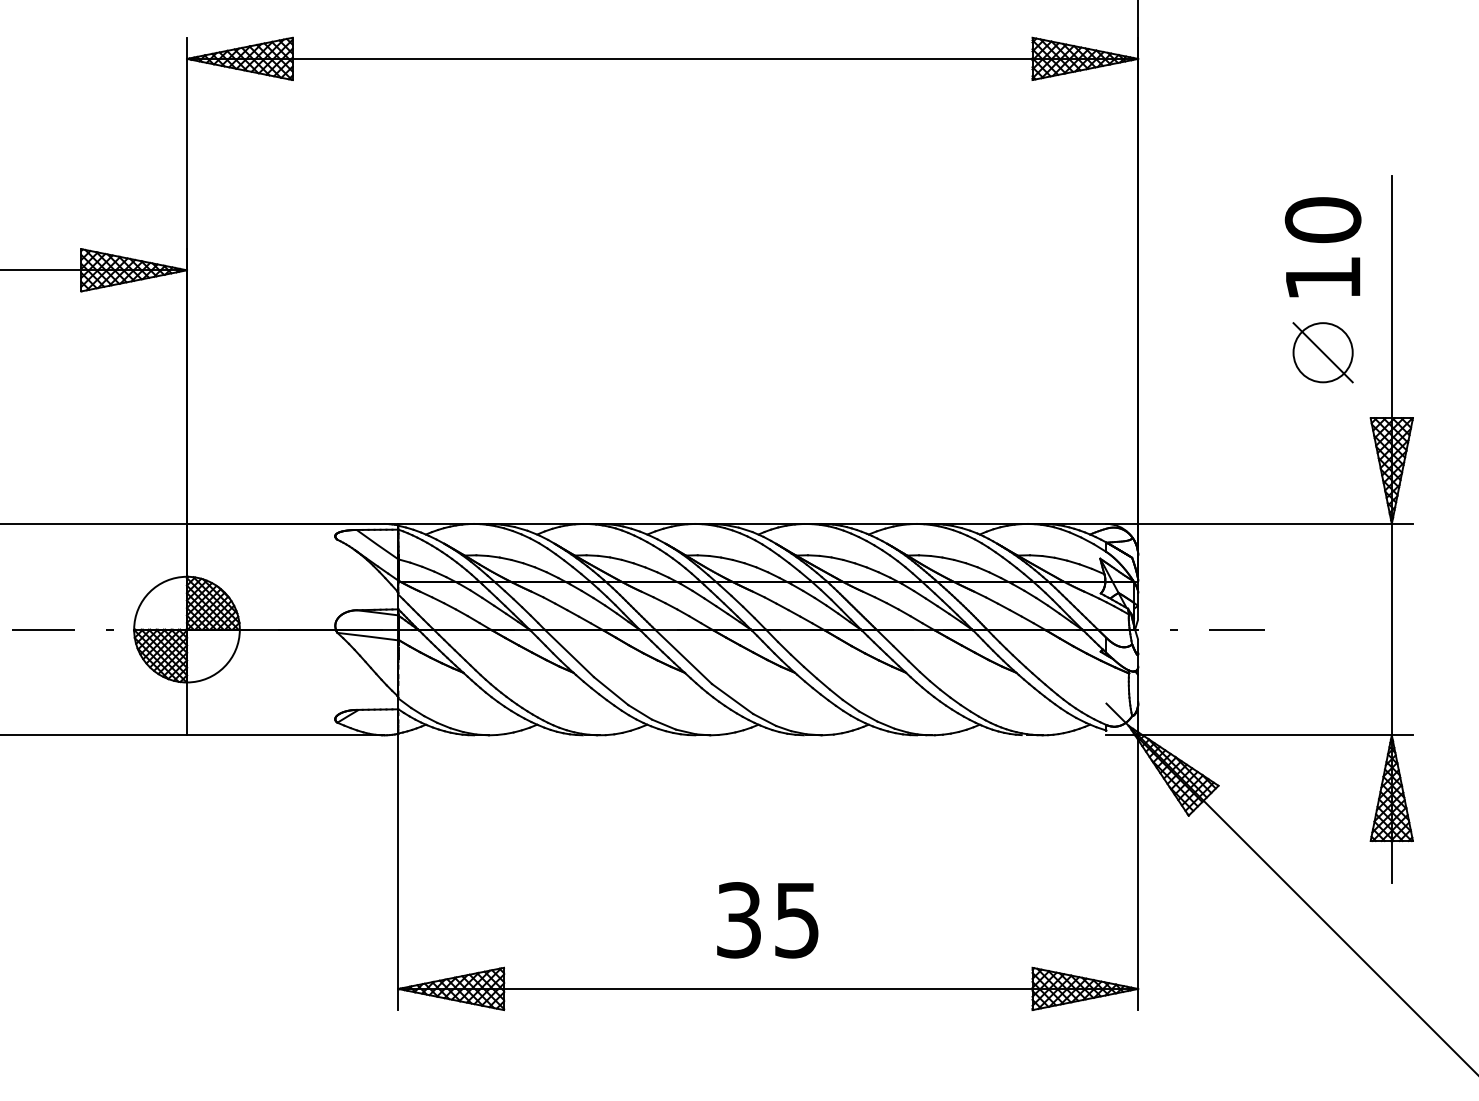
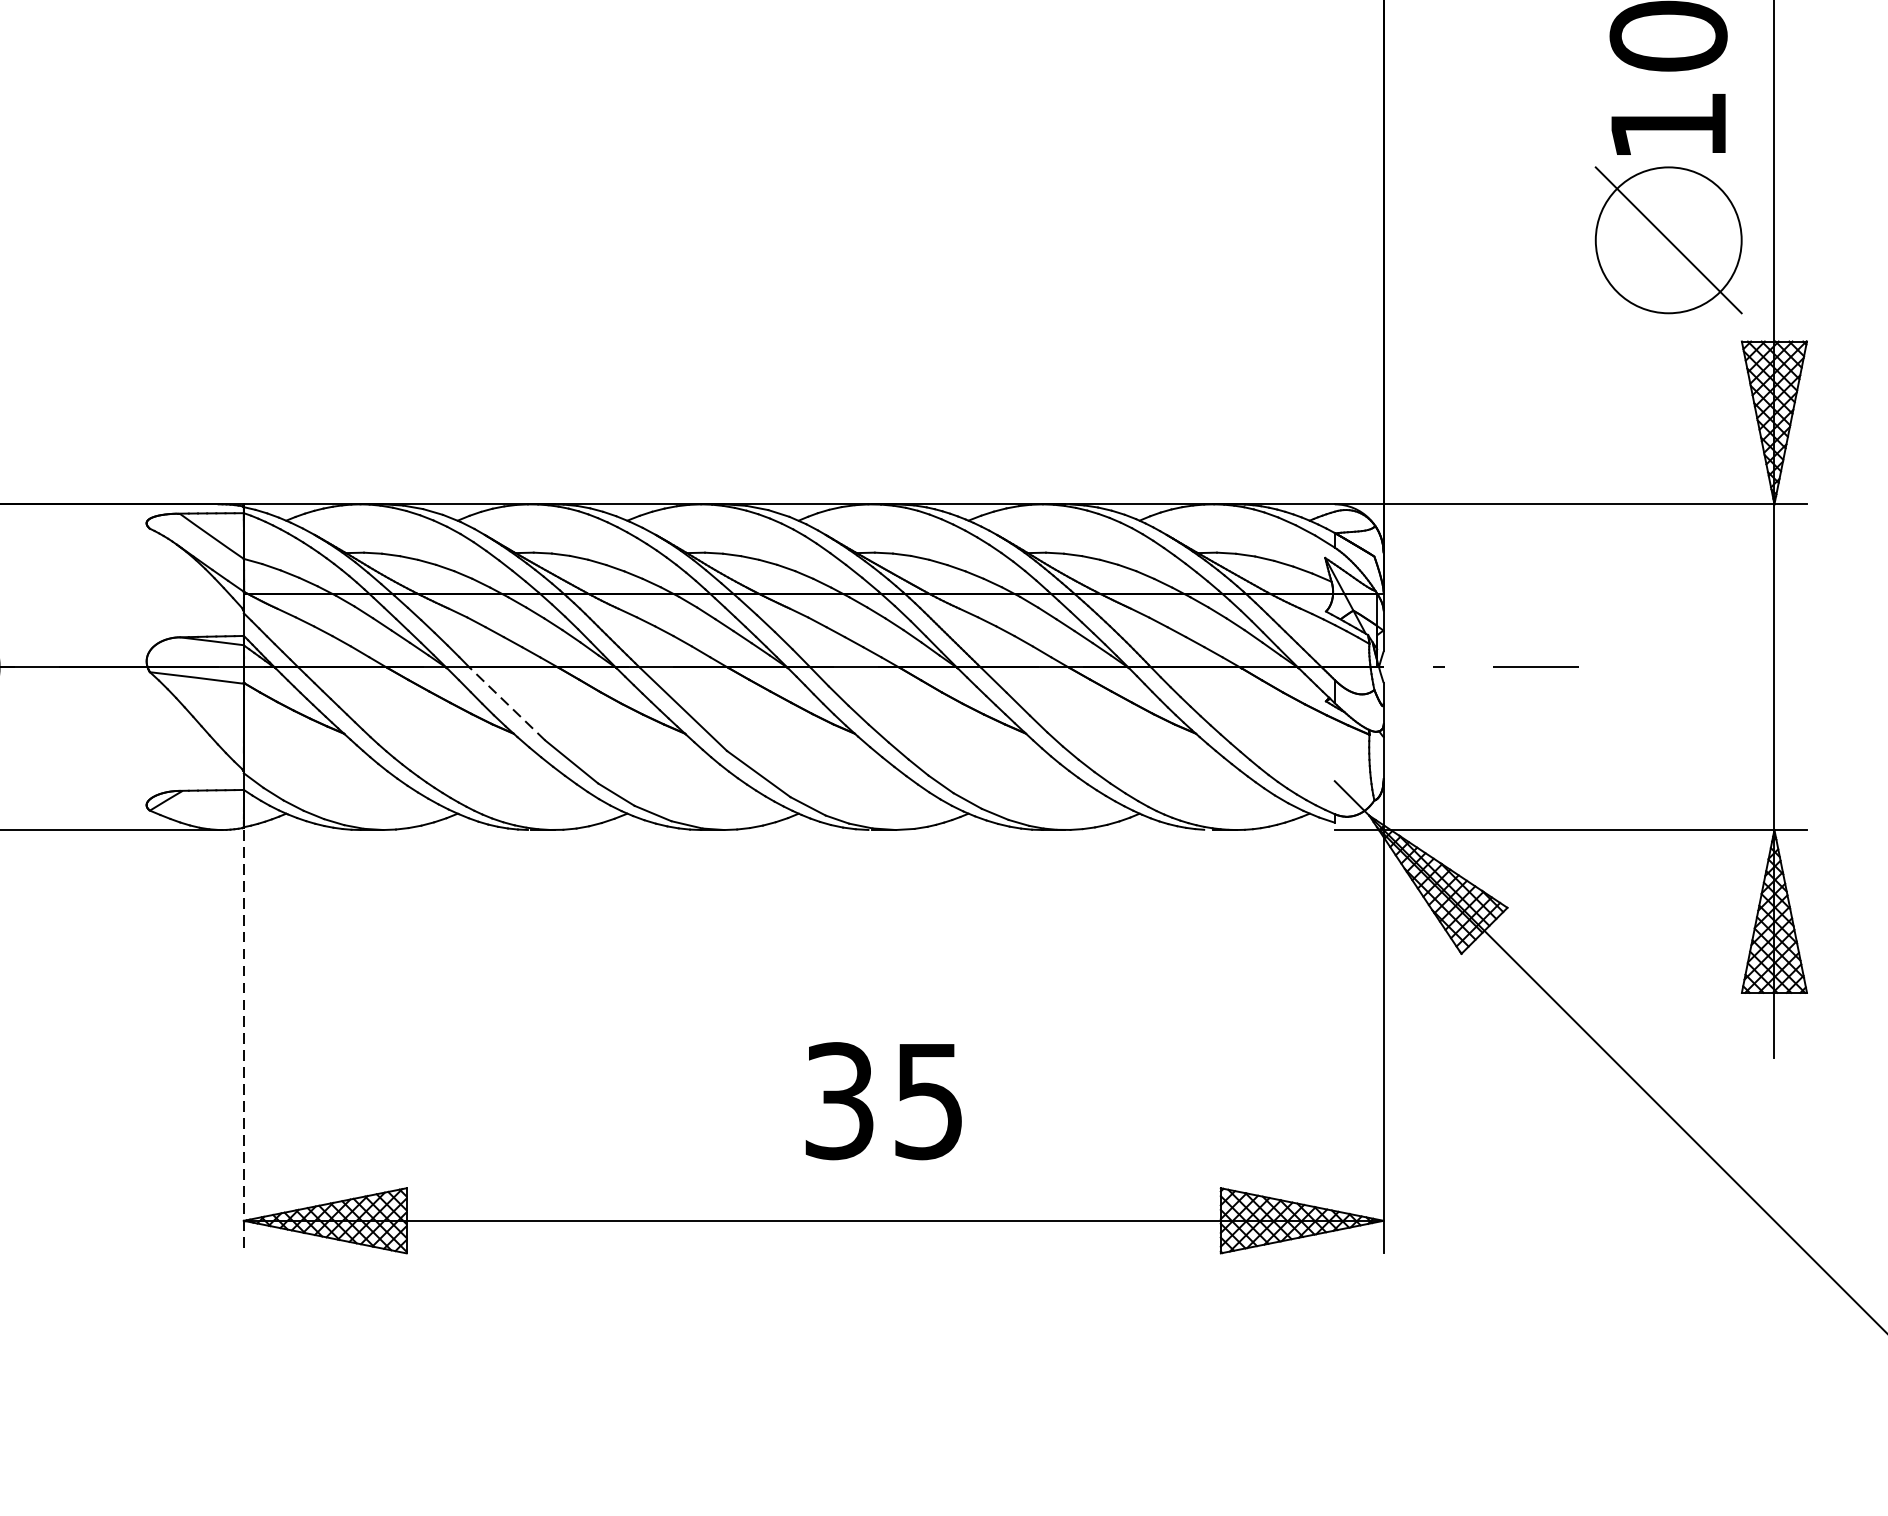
part: (1322, 352) -> (1667, 240), size x1.6
line: (568, 653) -> (505, 703), solid -> dashed
line: (398, 873) -> (244, 1042), solid -> dashed
text: (767, 920) -> (883, 1101), moved

